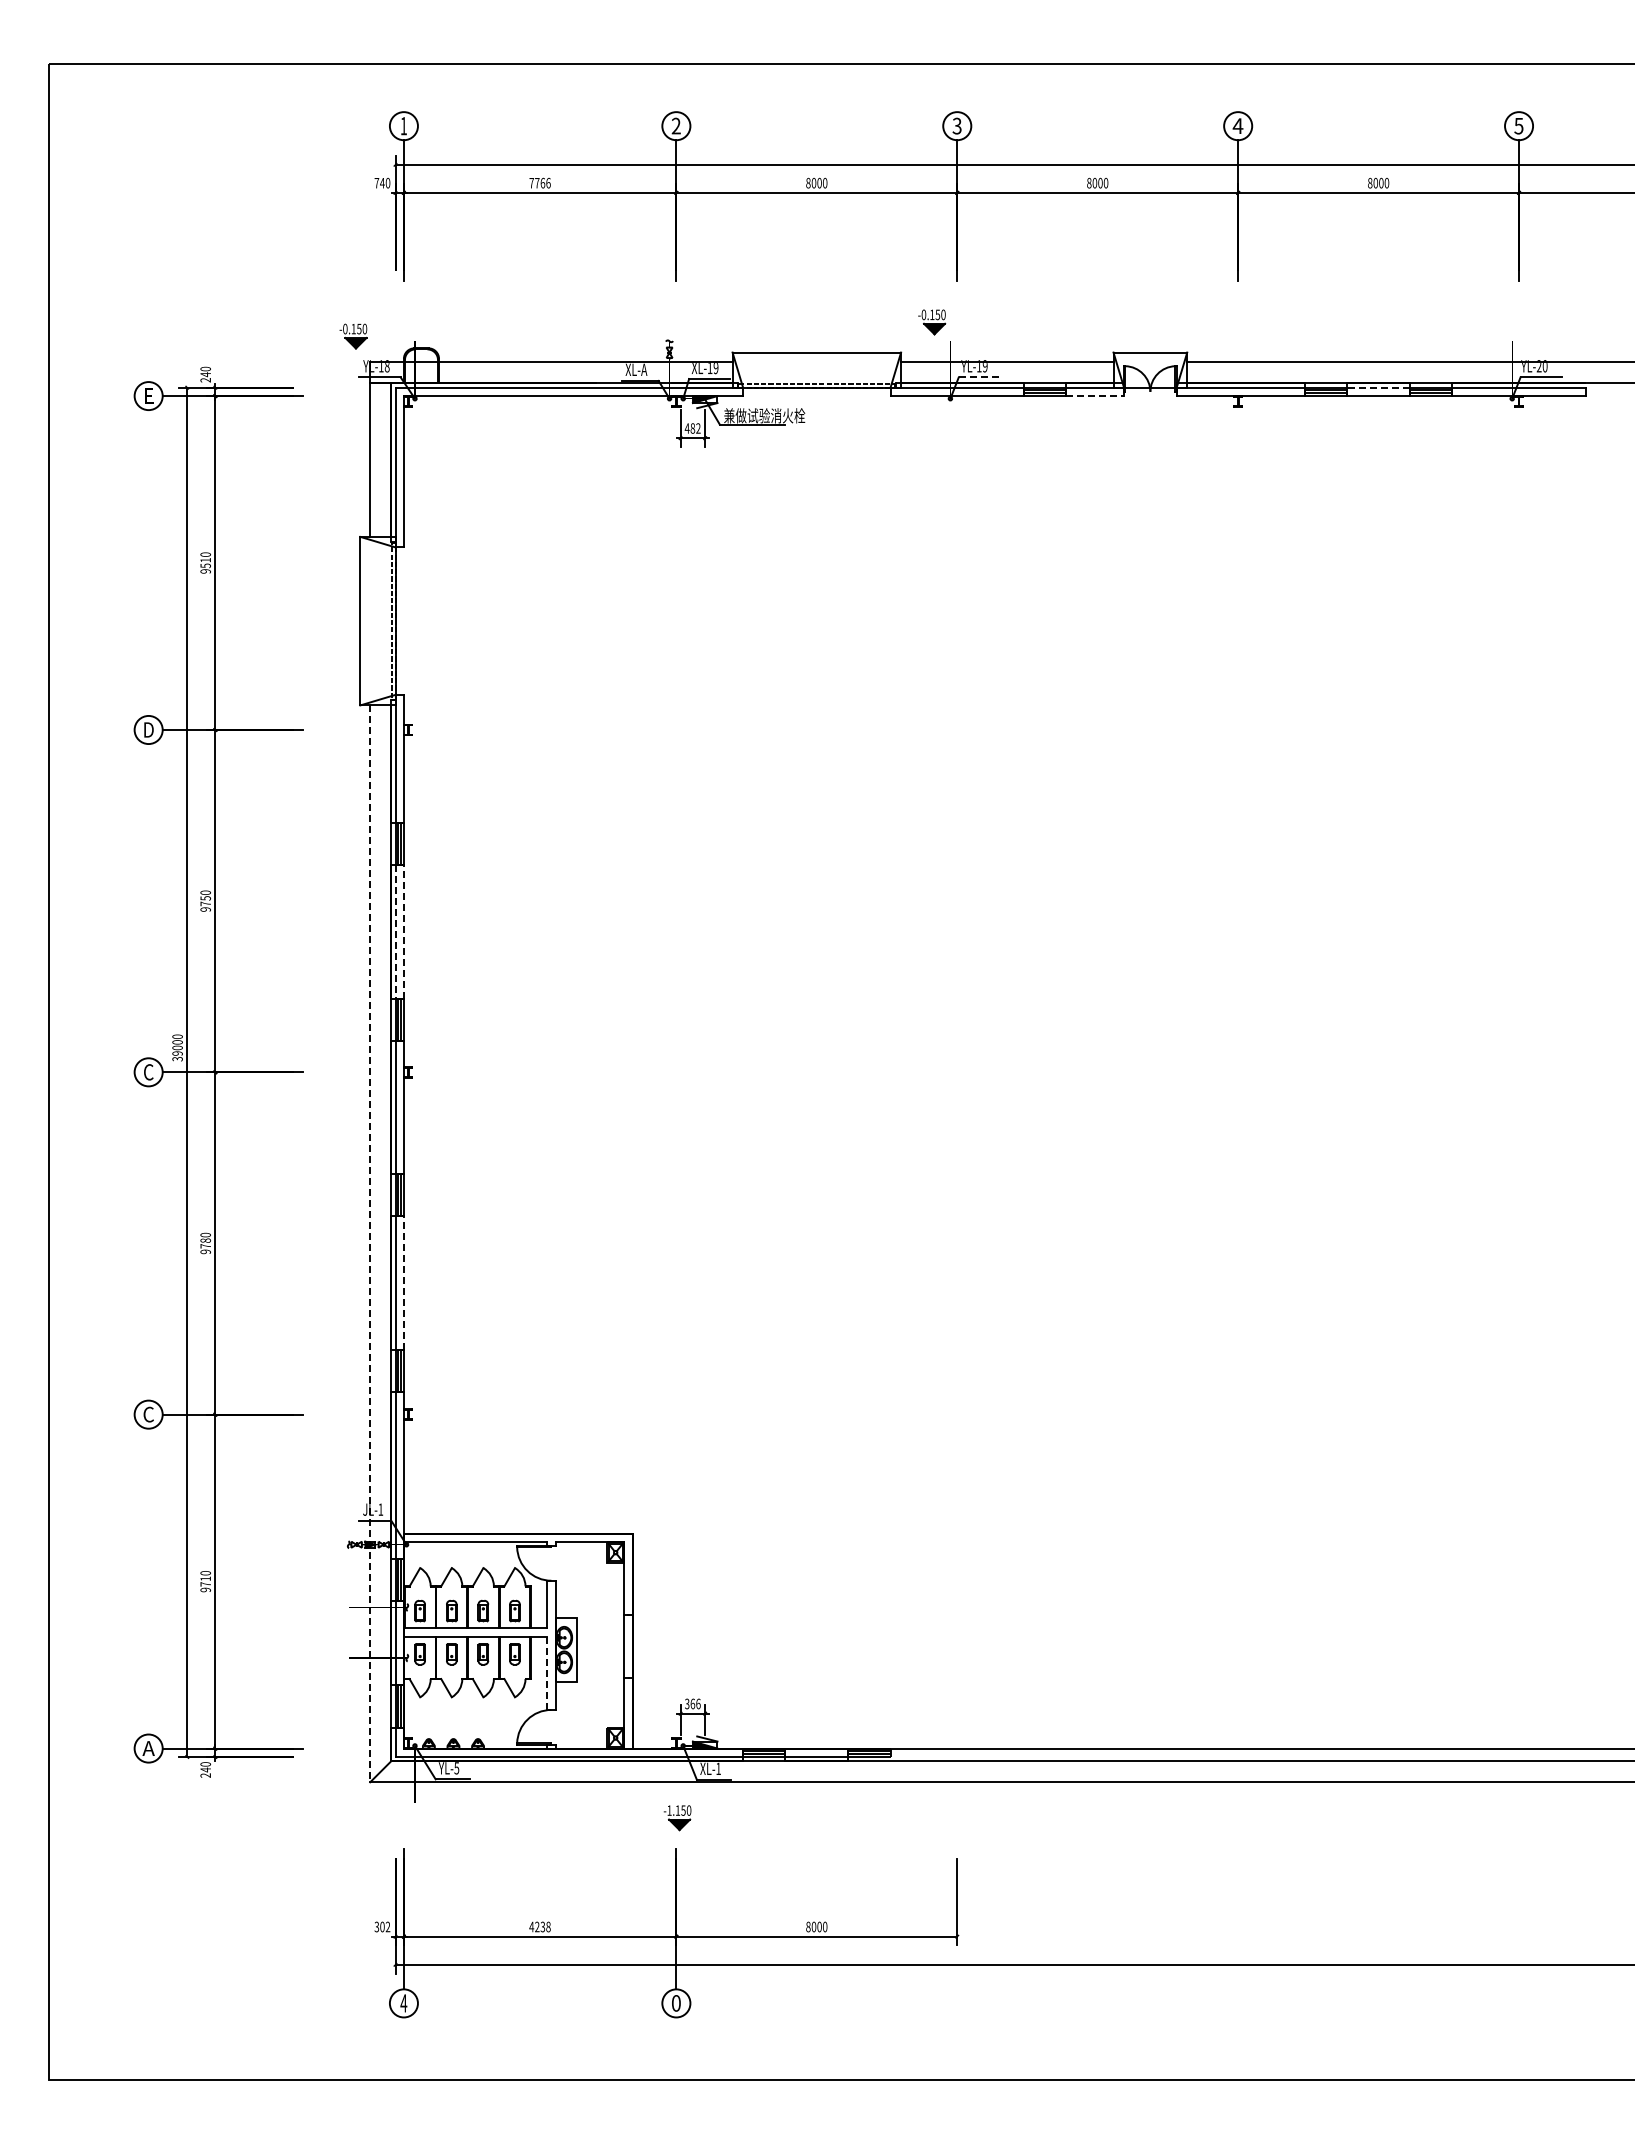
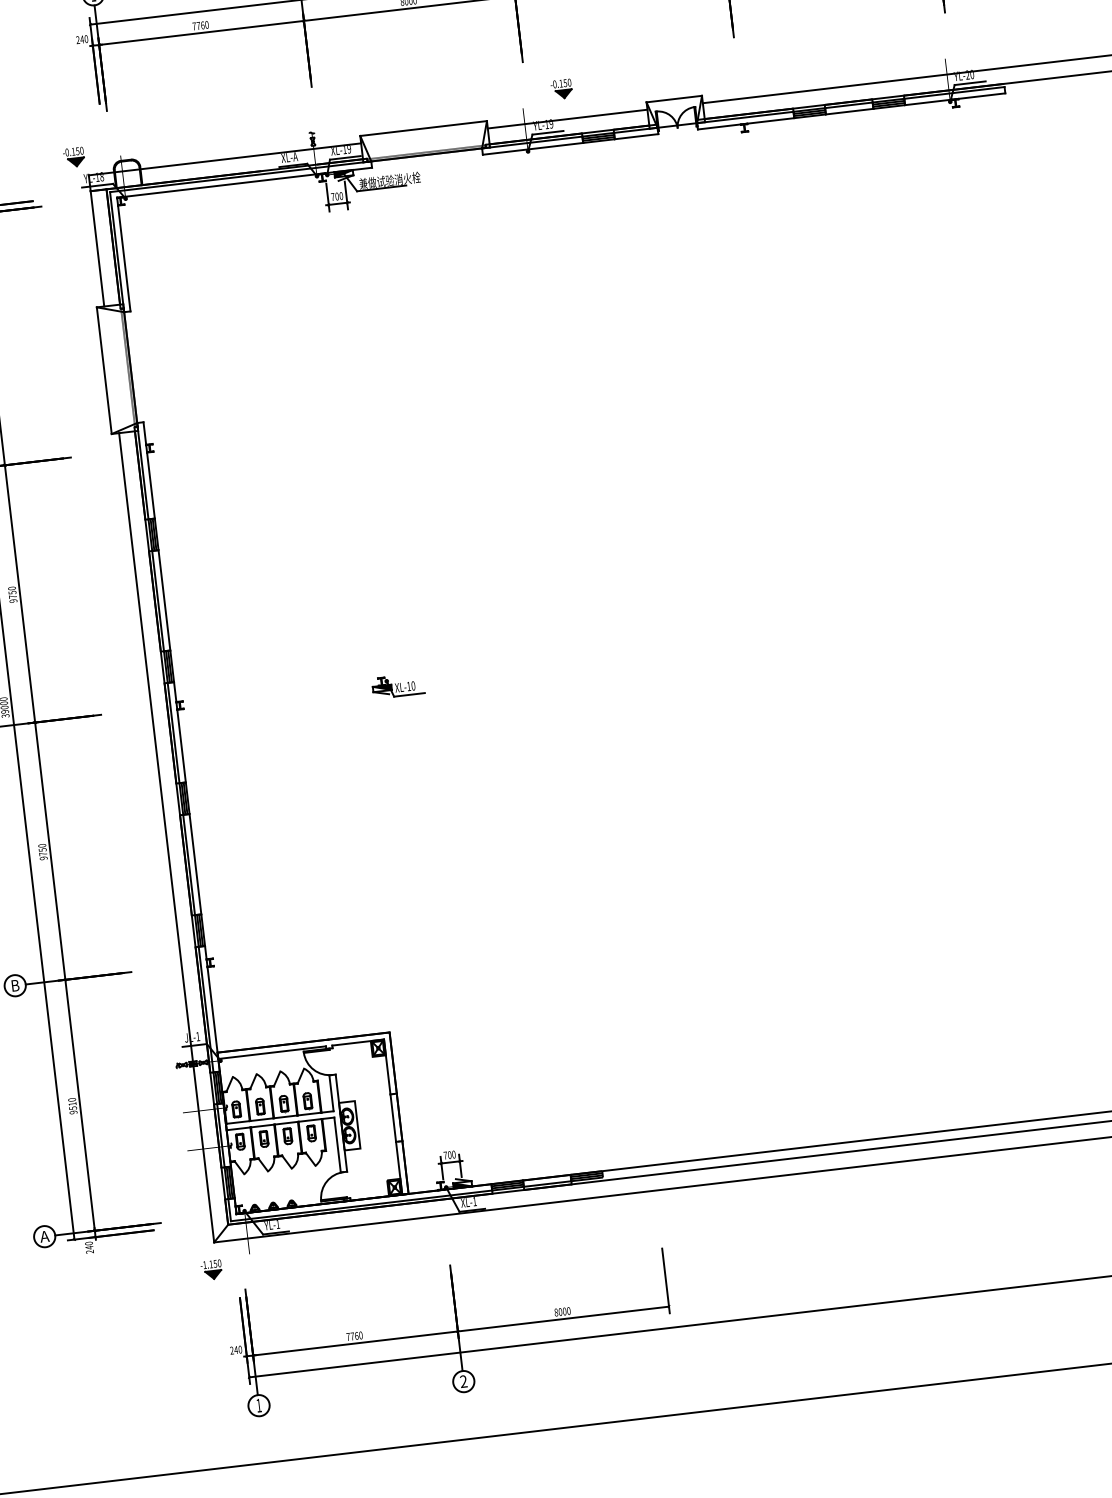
text: (376, 182) -> (77, 39), 740 -> 240
text: (548, 183) -> (207, 25), 7766 -> 7760
part: (932, 322) -> (562, 89), moved
line: (979, 377) -> (548, 132), dashed -> solid
line: (1378, 387) -> (848, 105), dashed -> solid
line: (1095, 396) -> (636, 136), dashed -> solid
text: (692, 428) -> (336, 196), 482 -> 700
line: (395, 931) -> (158, 600), dashed -> solid
line: (403, 931) -> (164, 600), dashed -> solid
part: (697, 1080) -> (398, 686), added
text: (205, 1240) -> (42, 849), 9780 -> 9750
line: (370, 1244) -> (166, 838), dashed -> solid
line: (403, 1283) -> (195, 864), dashed -> solid
text: (148, 1414) -> (15, 985), C -> B
text: (205, 1584) -> (72, 1108), 9710 -> 9510
line: (547, 1673) -> (337, 1145), dashed -> solid
text: (692, 1703) -> (449, 1154), 366 -> 700
text: (456, 1768) -> (277, 1224), YL-5 -> YL-1
part: (677, 1818) -> (211, 1270), moved
text: (382, 1926) -> (236, 1349), 302 -> 240
text: (539, 1926) -> (354, 1335), 4238 -> 7760
text: (403, 2003) -> (258, 1405), 4 -> 1
text: (675, 2003) -> (463, 1381), 0 -> 2

